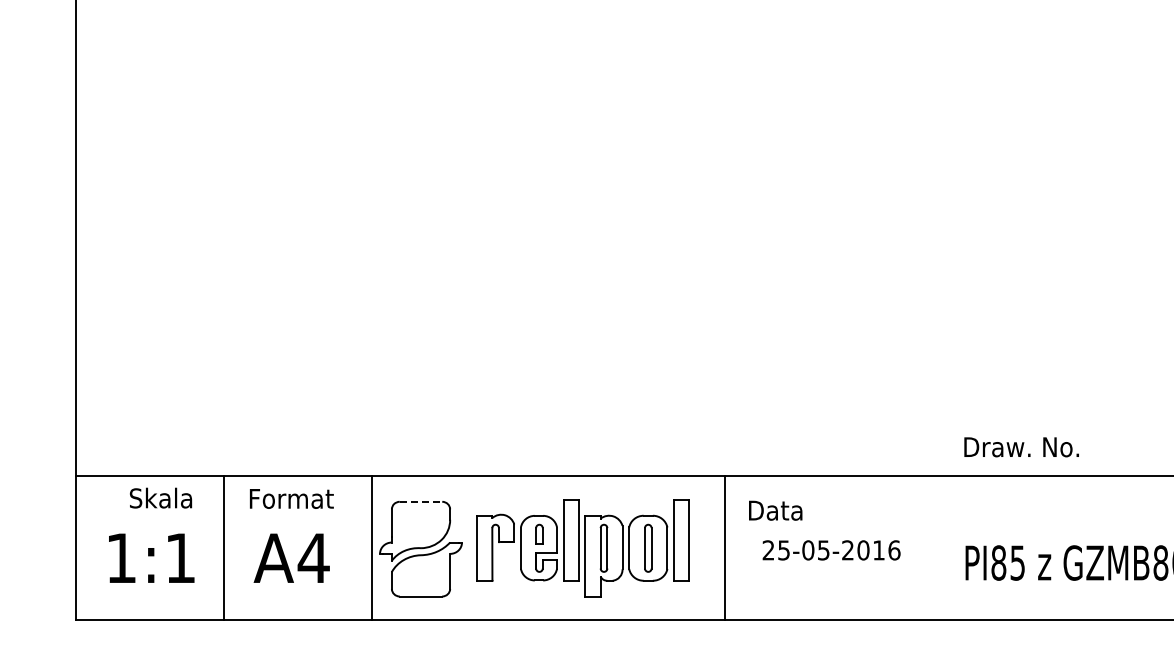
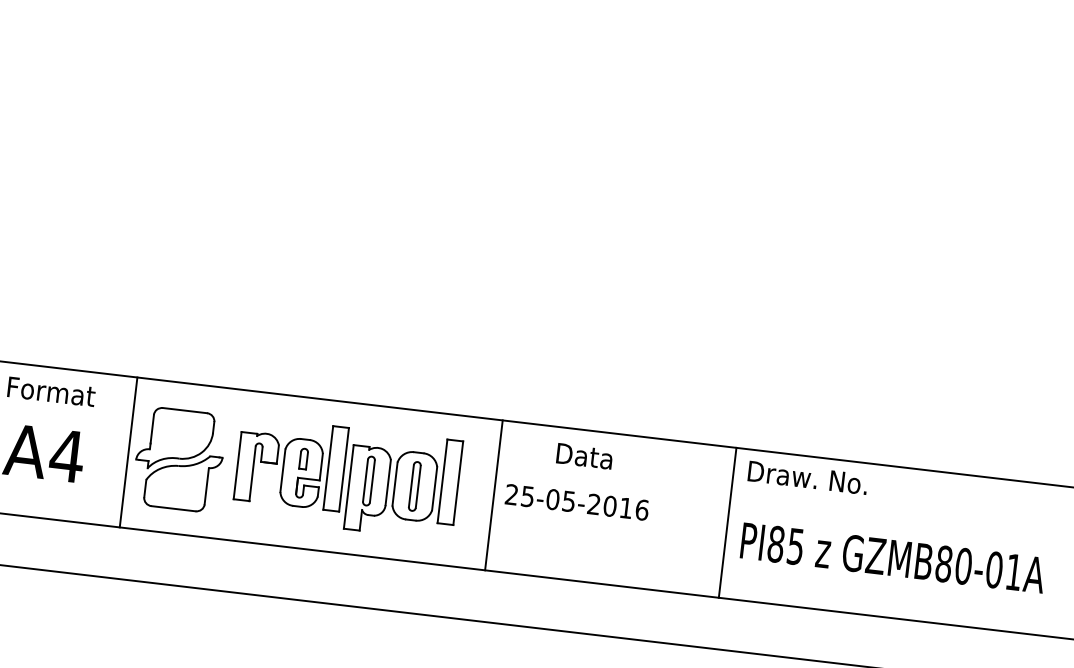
text: (1021, 447) -> (807, 478), moved
line: (421, 501) -> (185, 410), dashed -> solid
text: (775, 510) -> (584, 456), moved
line: (950, 547) -> (727, 522), added
text: (831, 550) -> (576, 502), moved

